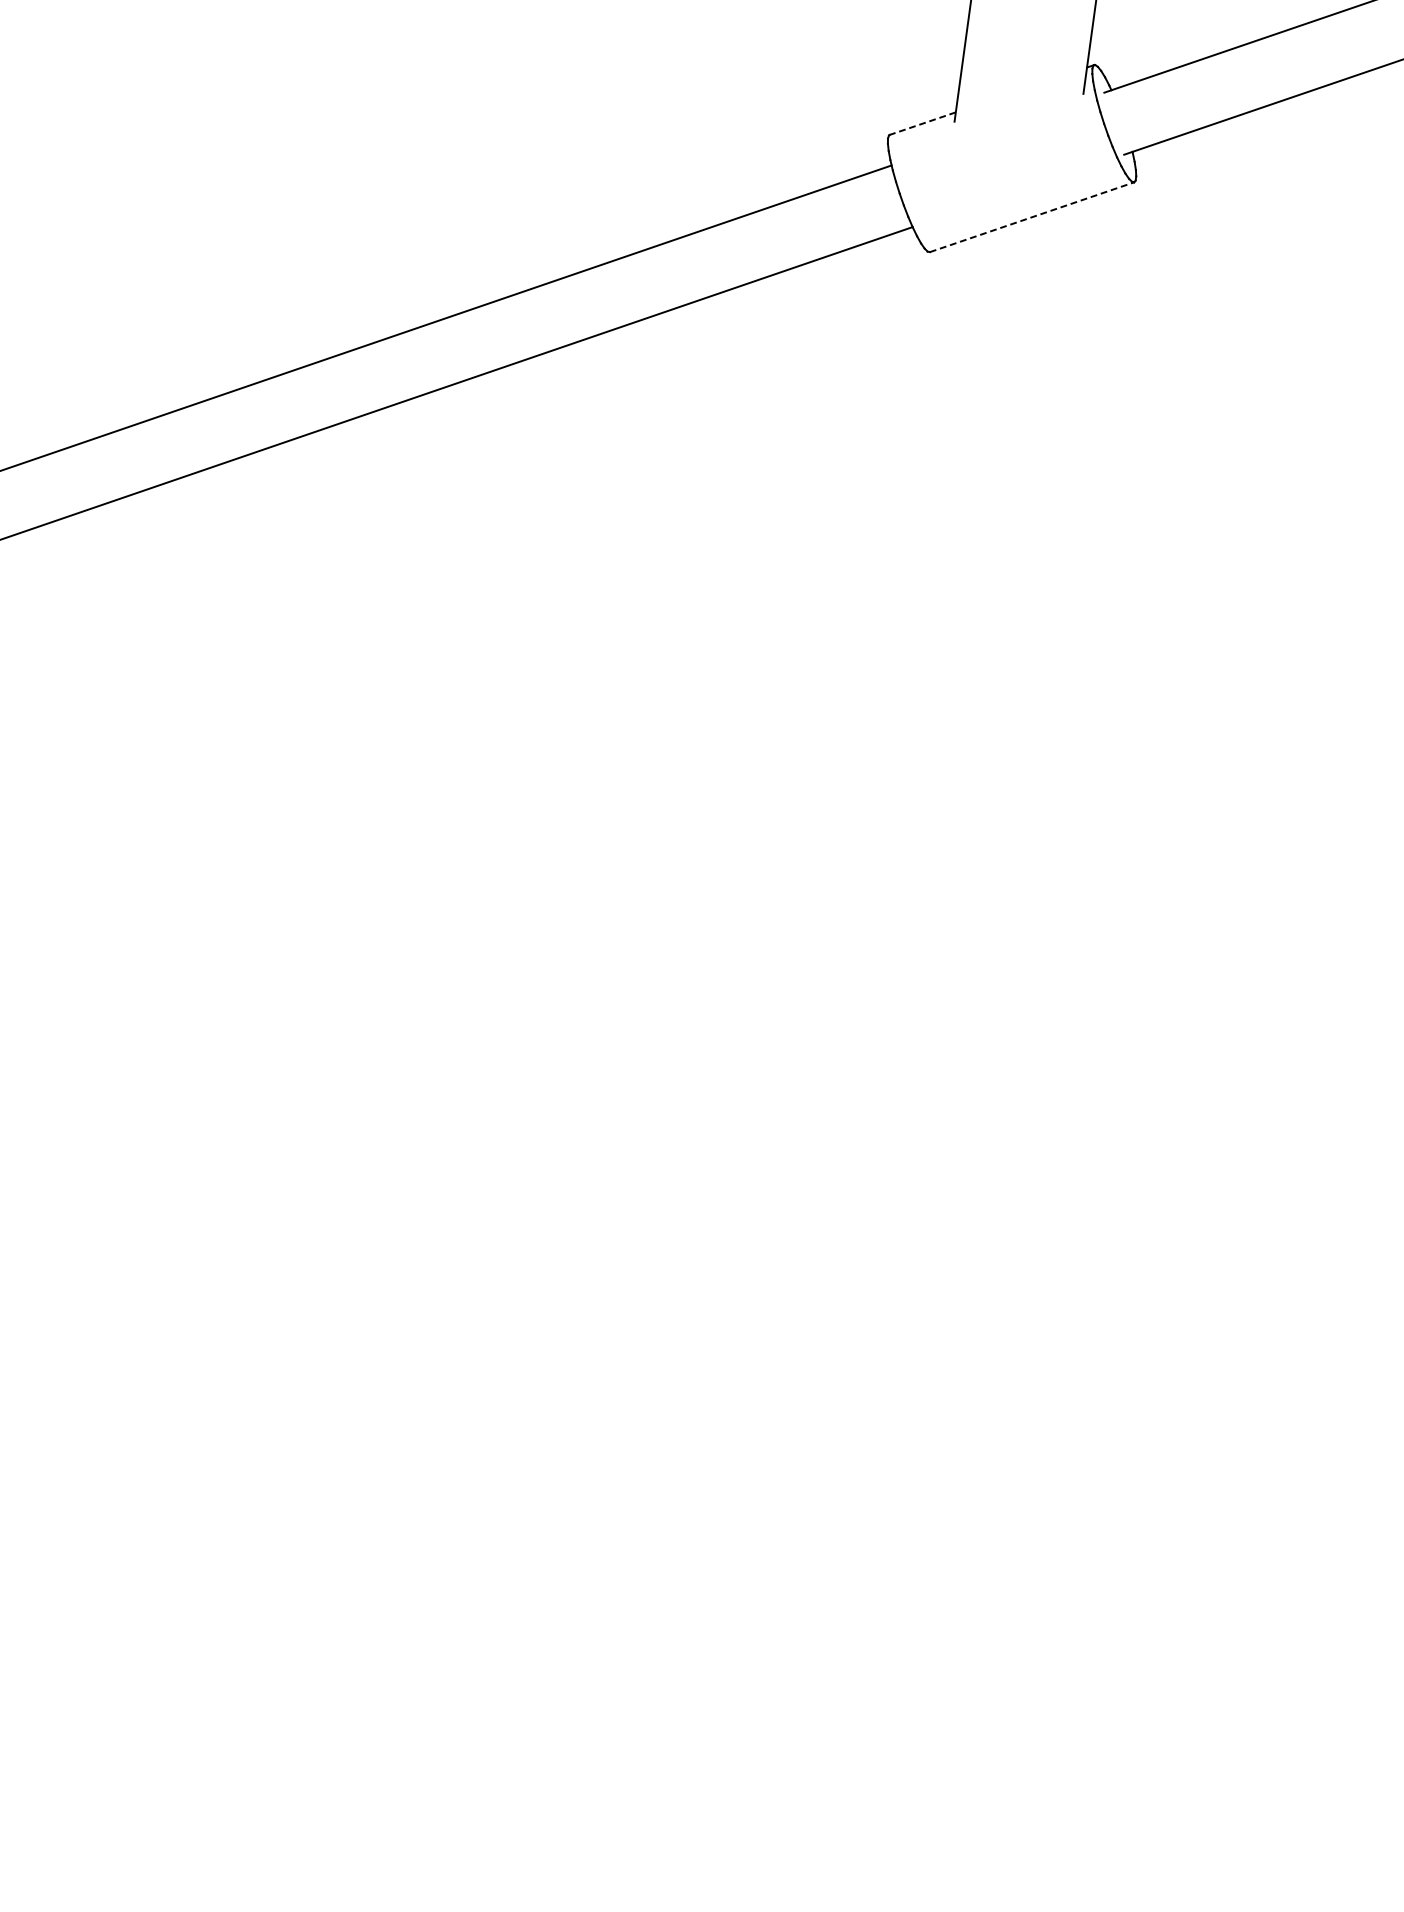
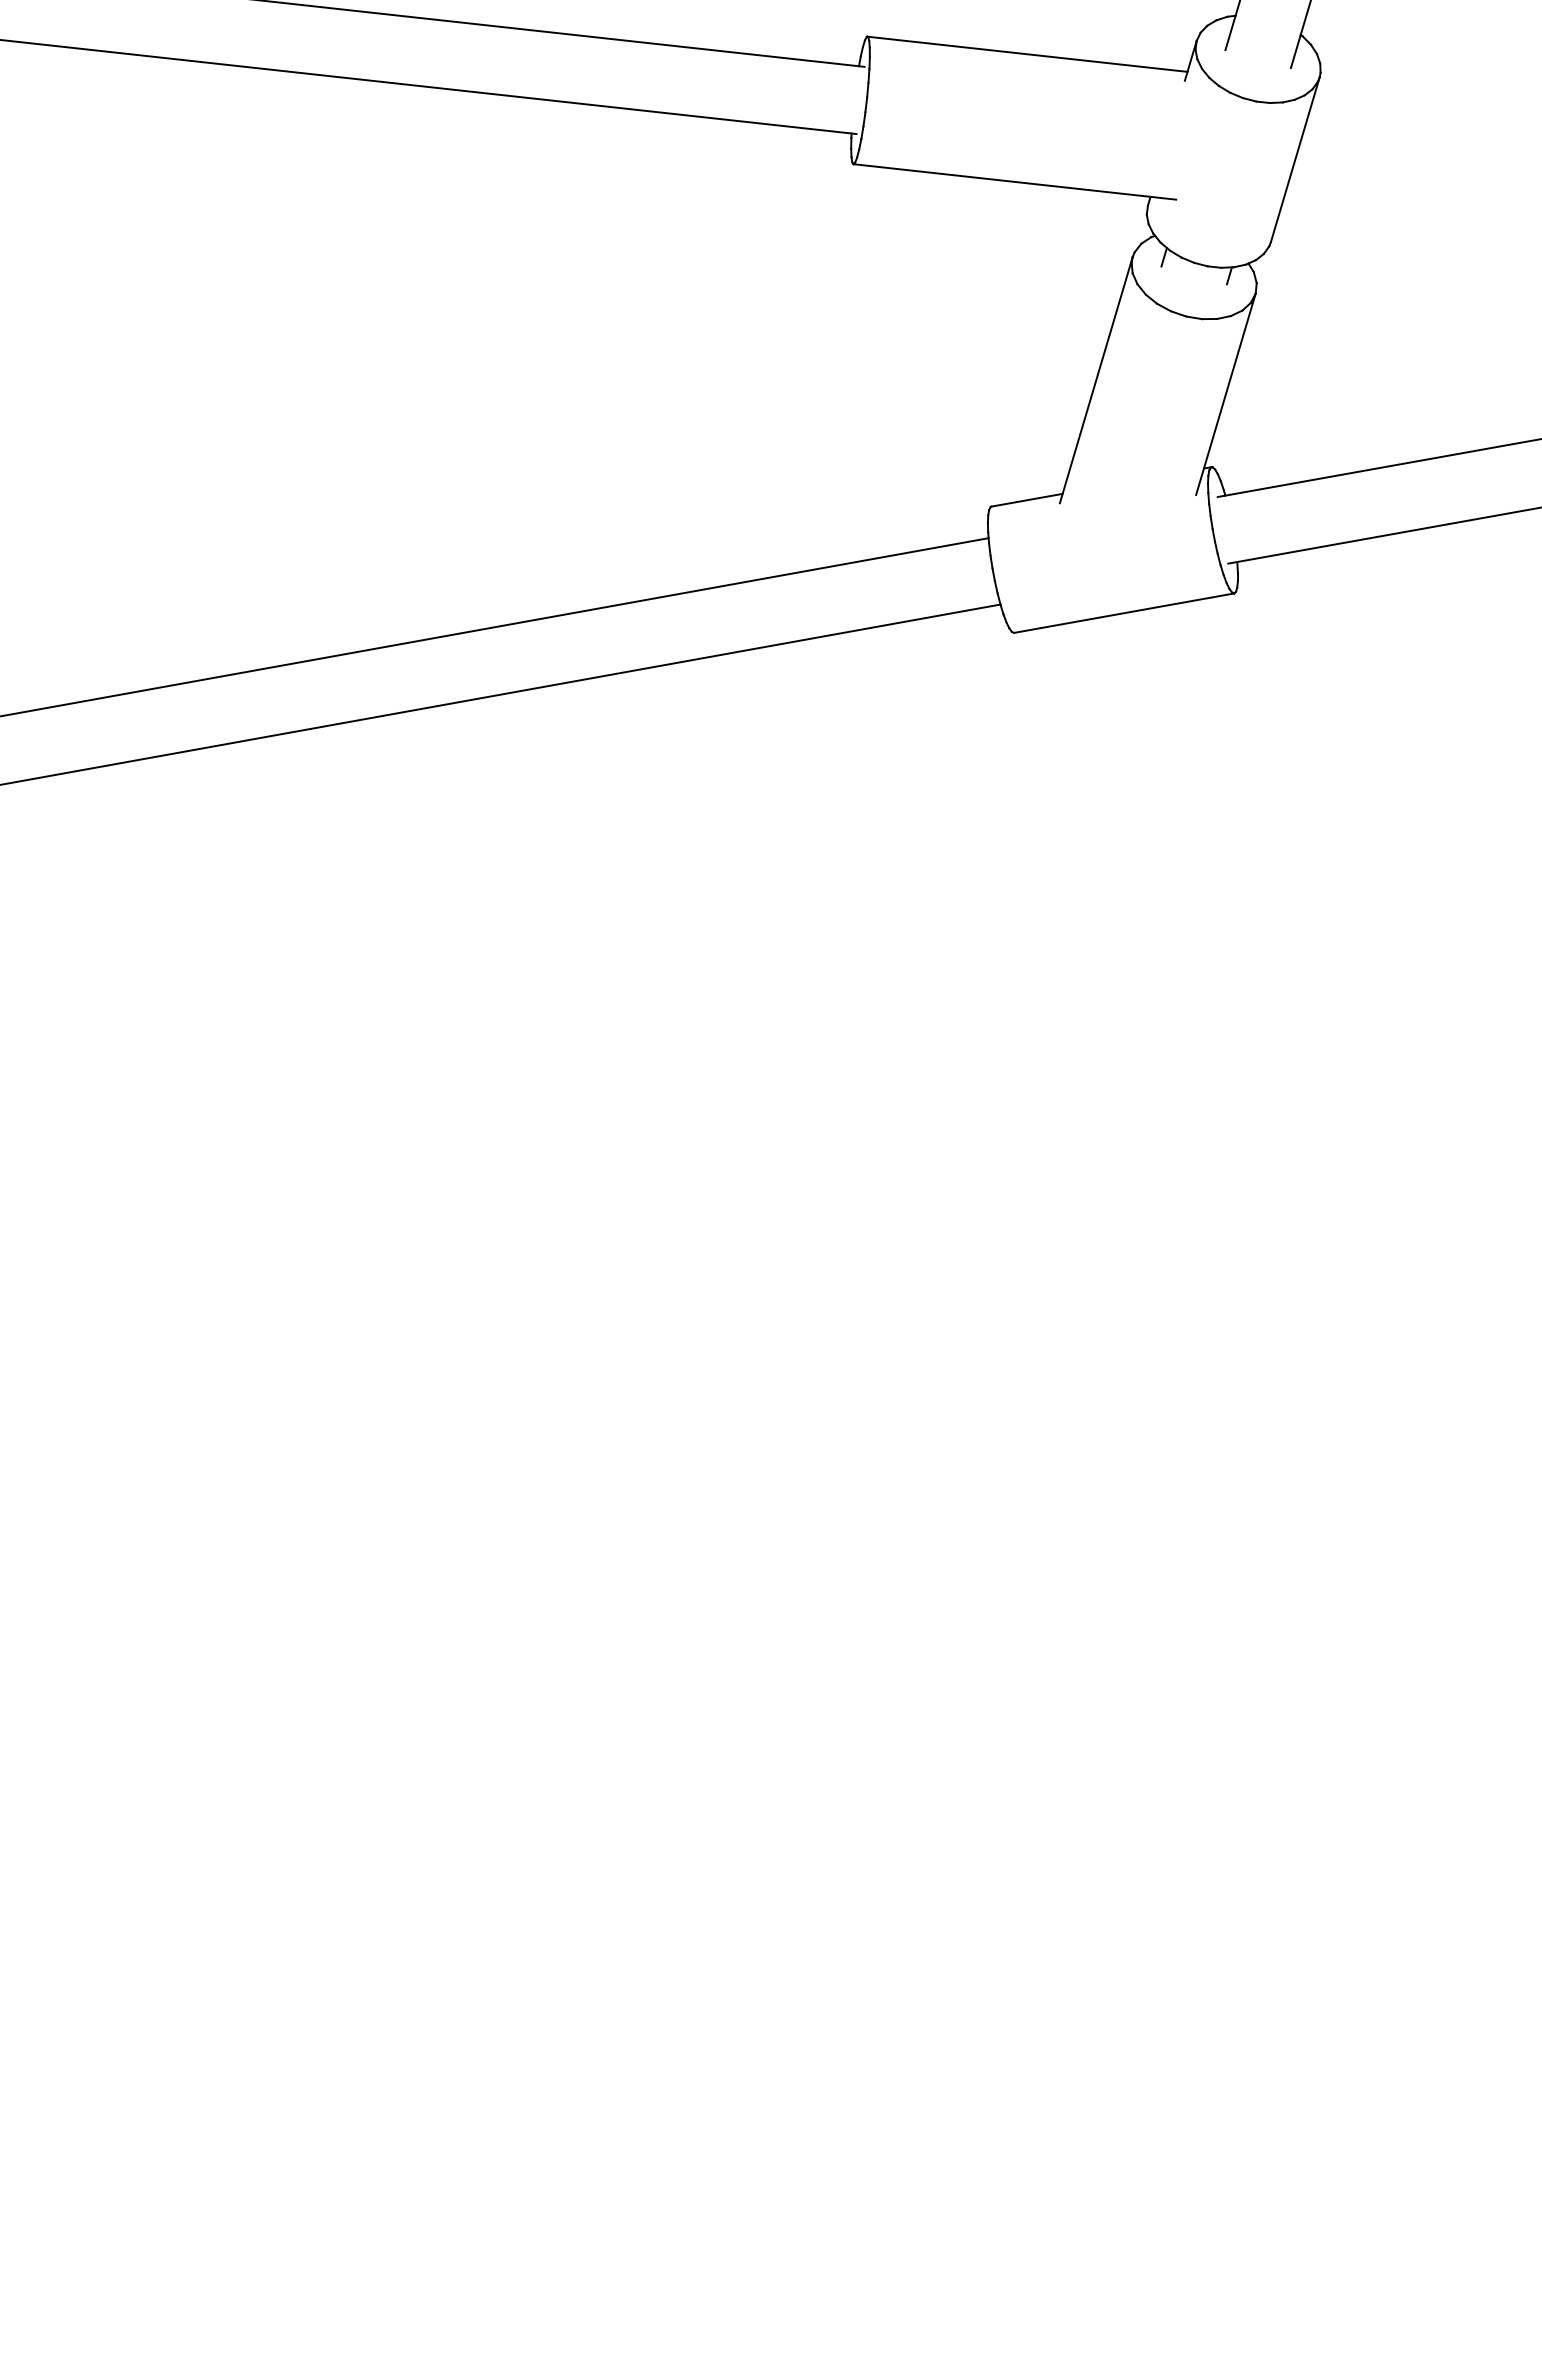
line: (922, 123) -> (1026, 500), dashed -> solid
line: (1032, 217) -> (1124, 613), dashed -> solid

